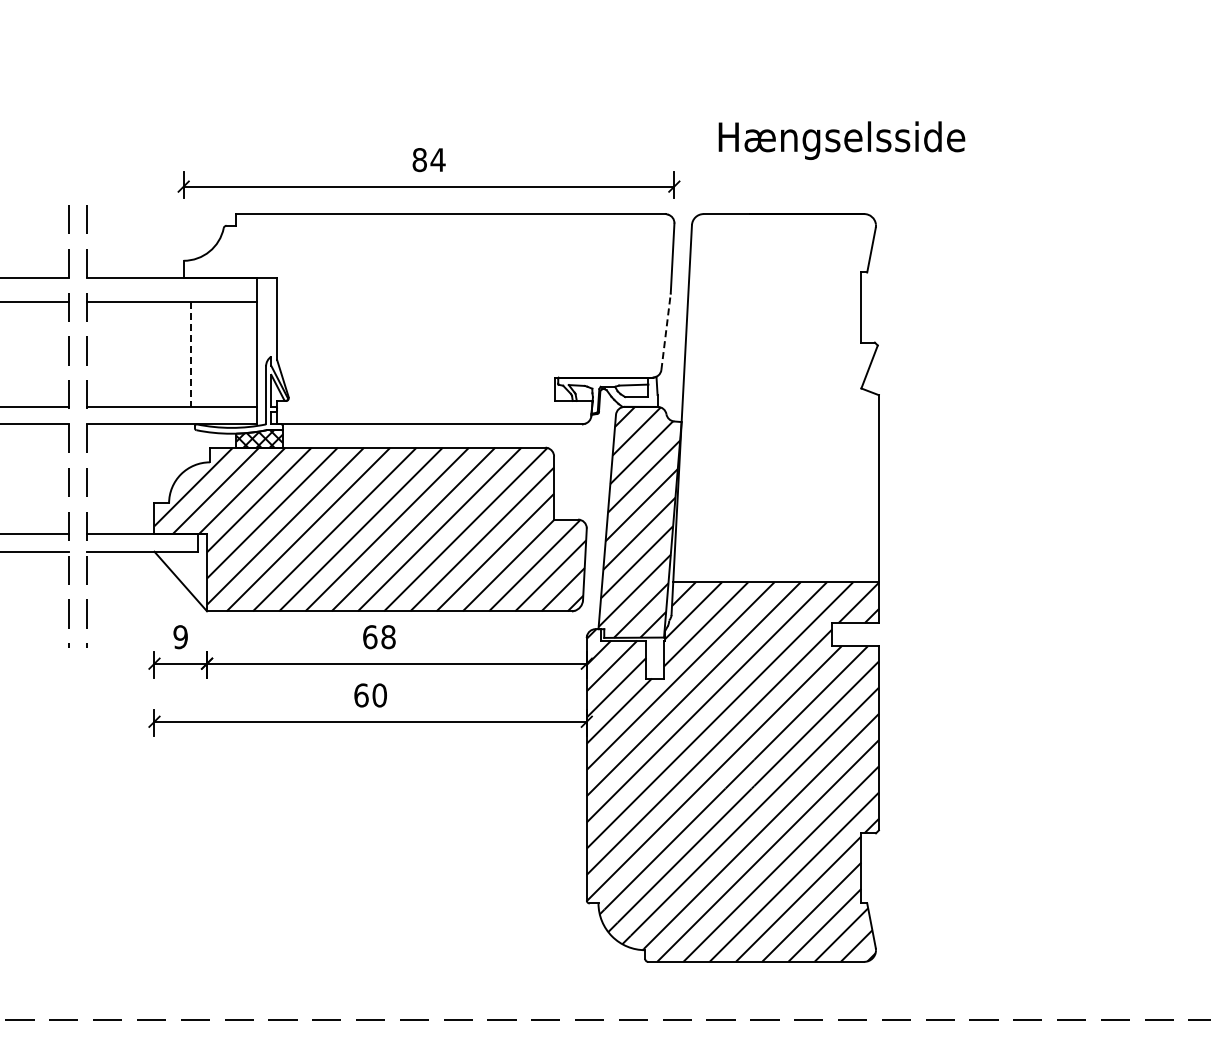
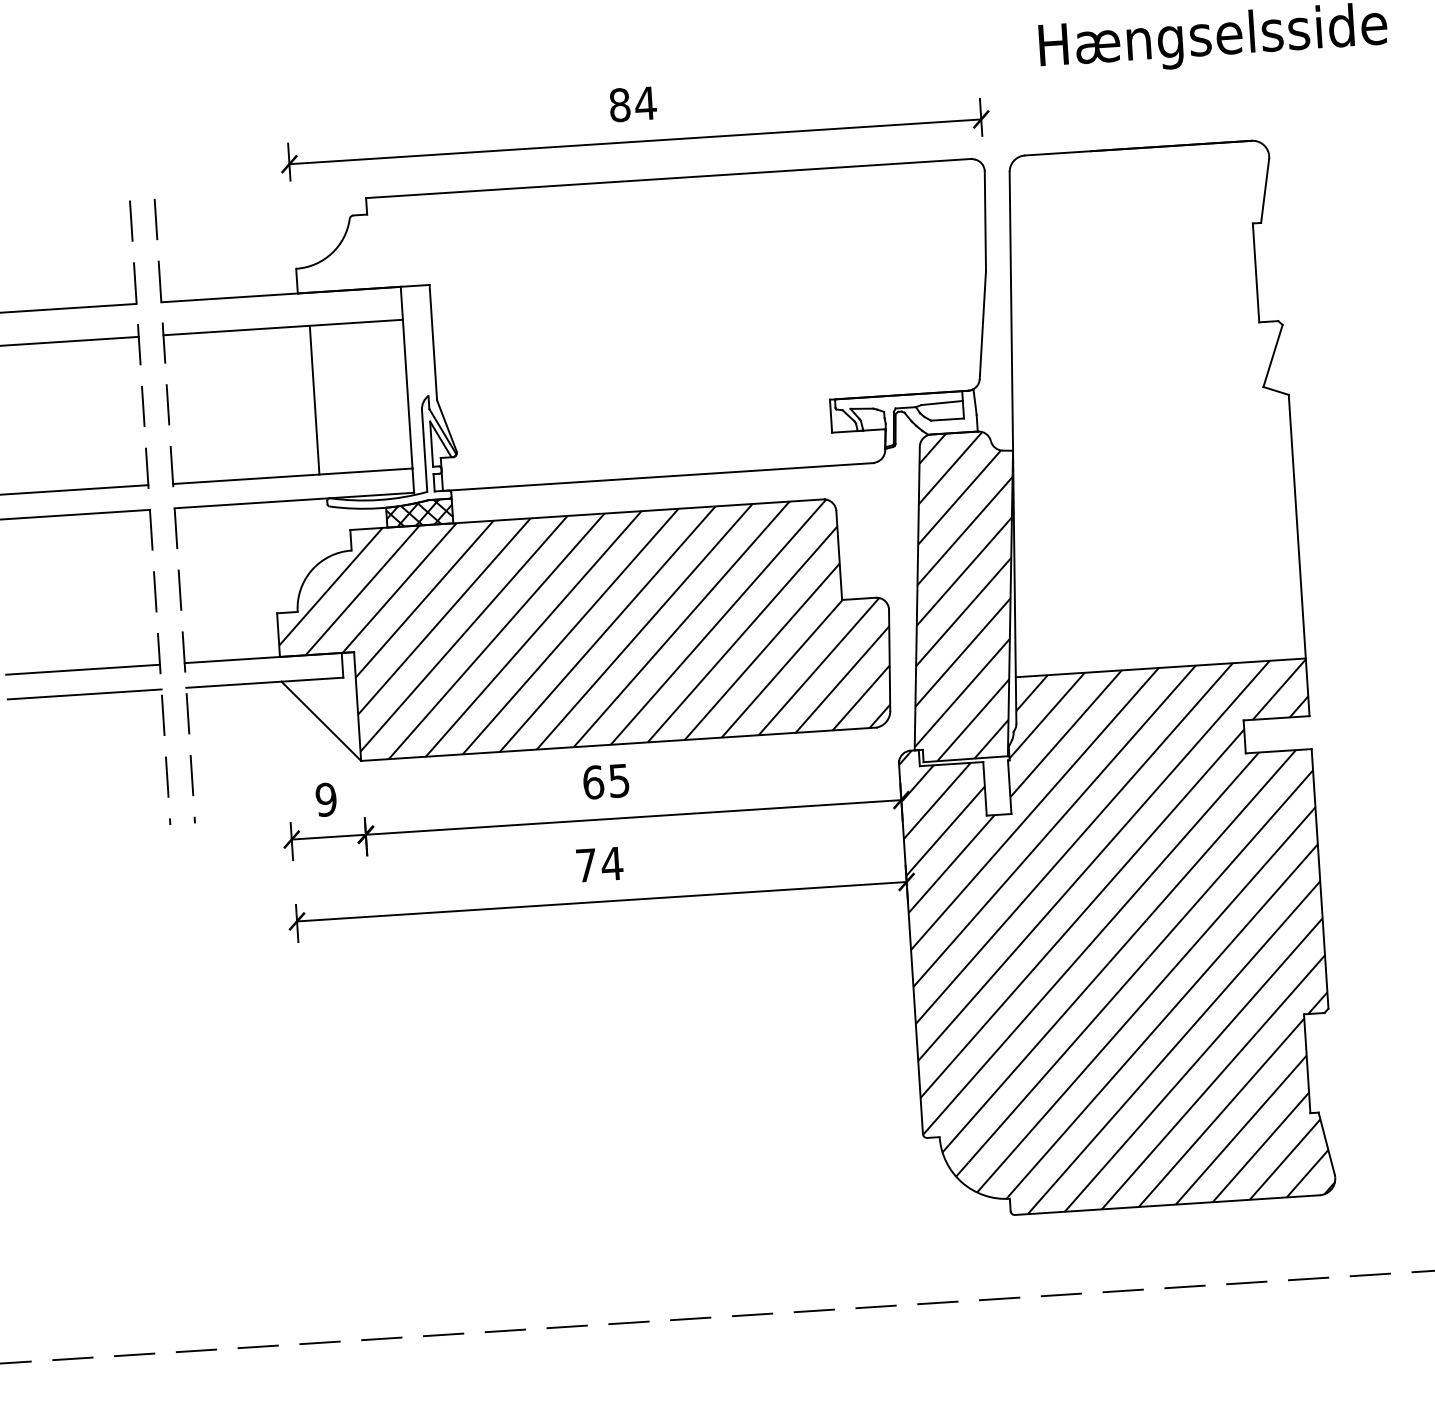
line: (666, 331) -> (983, 324), dashed -> solid
line: (190, 354) -> (314, 400), dashed -> solid
text: (388, 637) -> (619, 781), 68 -> 65
text: (370, 695) -> (599, 864), 60 -> 74

